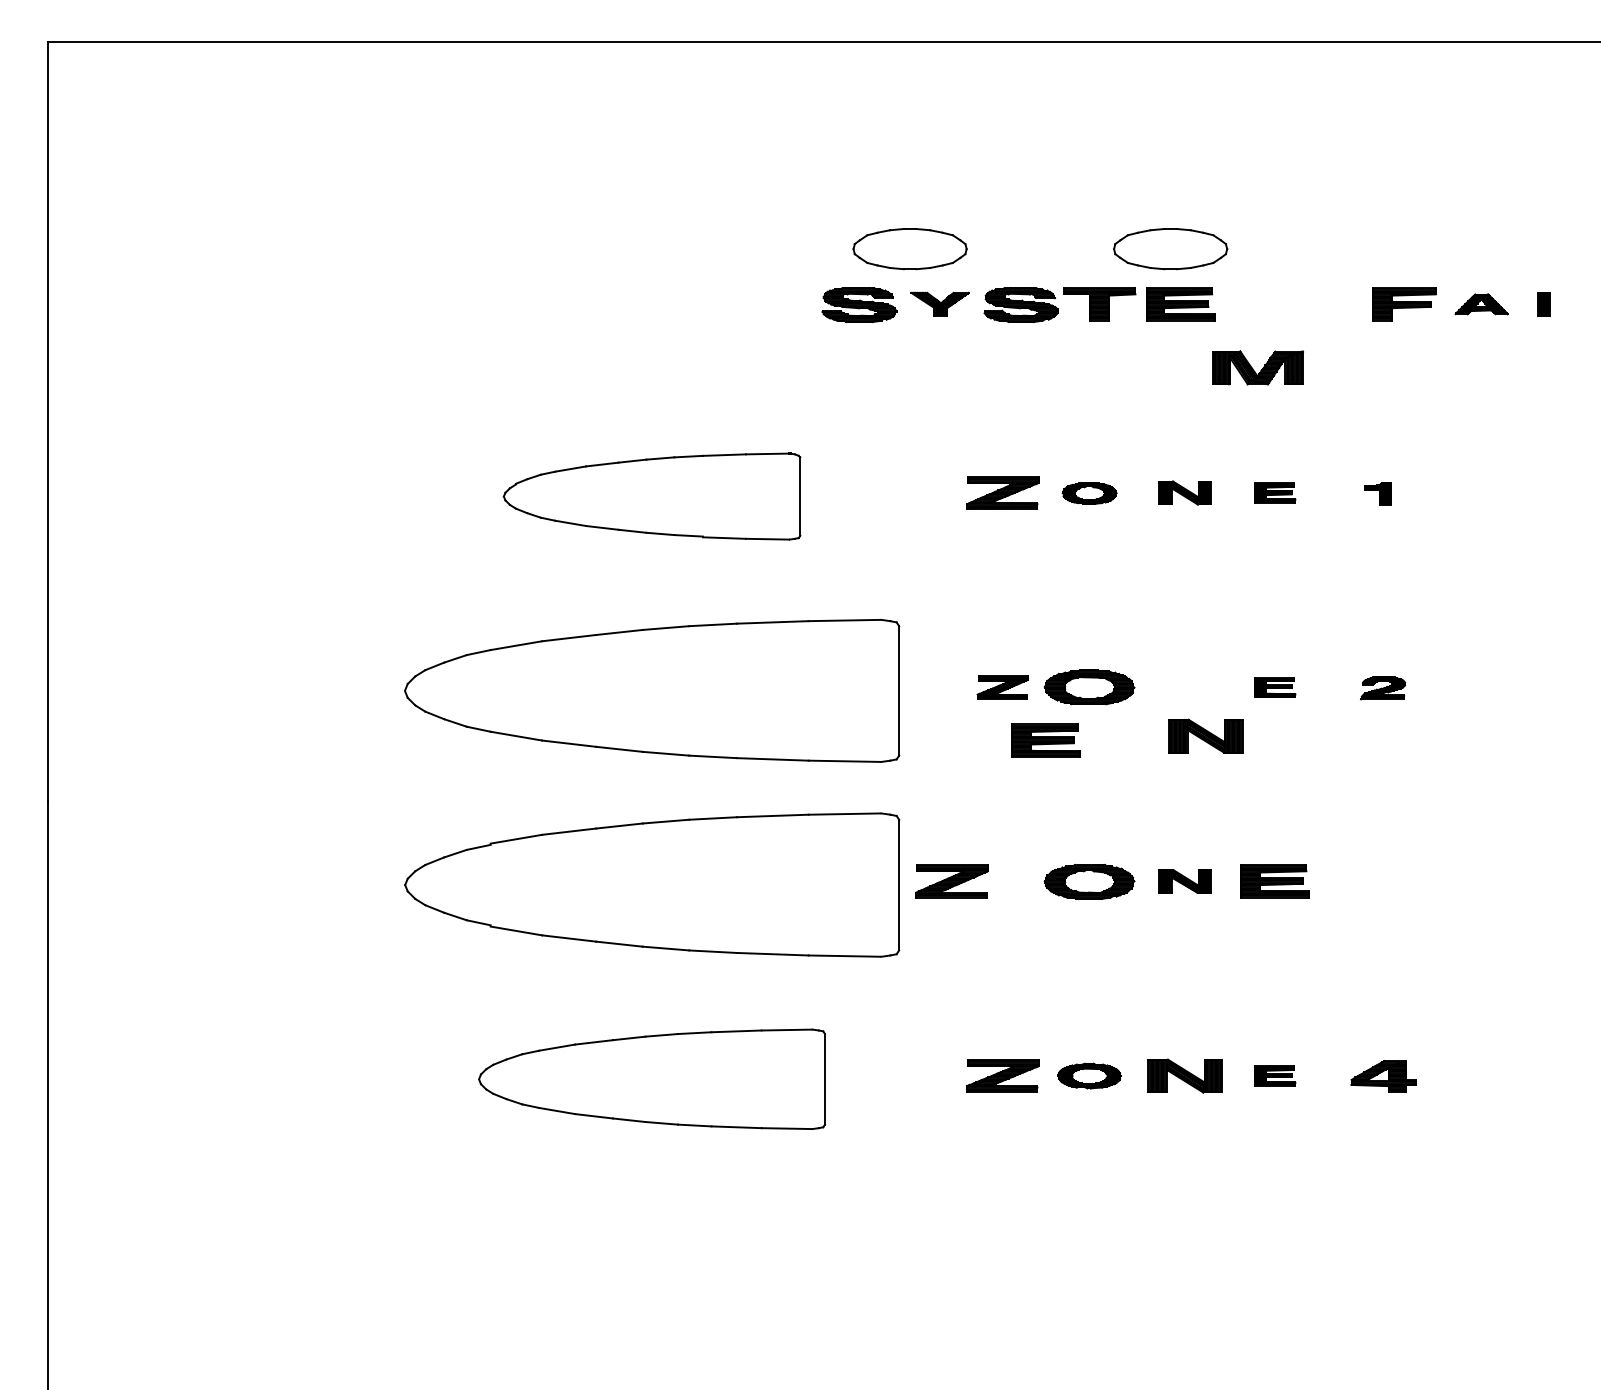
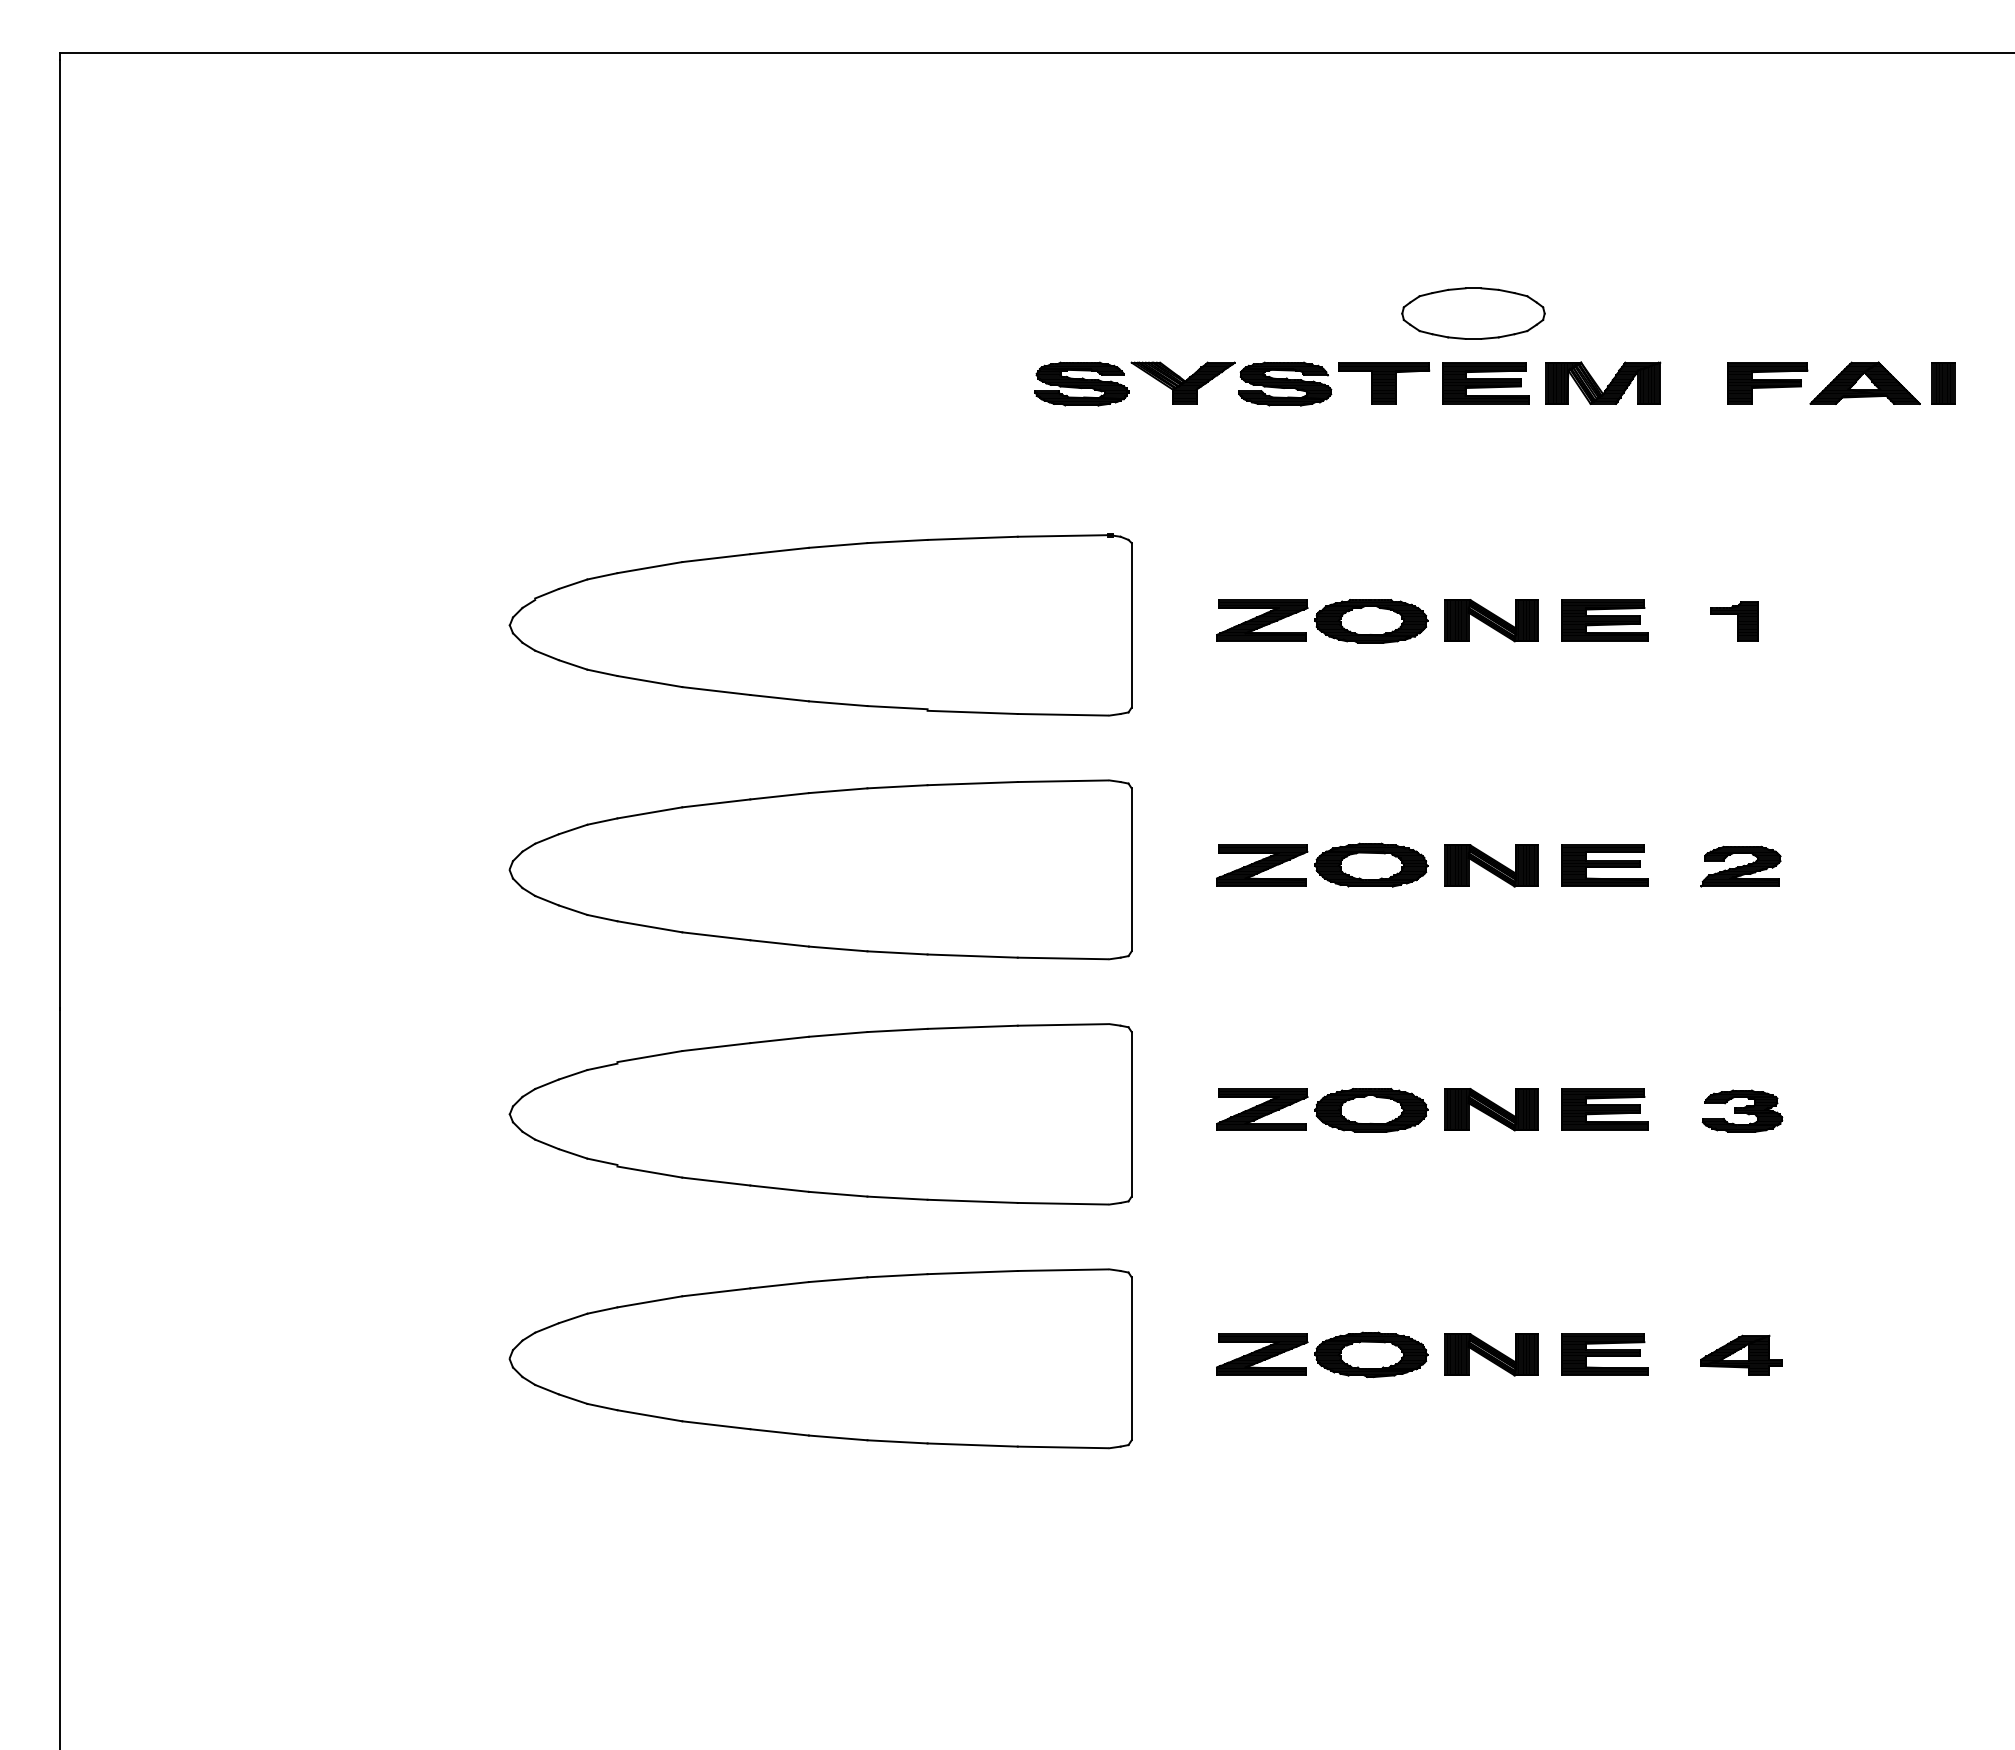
part: (910, 249) -> (1145, 313), removed
part: (939, 303) -> (1182, 382), size x1.43
part: (1481, 303) -> (1864, 382), size x1.67
part: (1543, 304) -> (1943, 383), size x1.43
part: (1258, 367) -> (1603, 382), moved
part: (1184, 492) -> (1491, 620), size x1.43
part: (1274, 492) -> (1604, 620), size x1.67
part: (1089, 493) -> (1371, 621), size x1.67
part: (1377, 493) -> (1734, 621), size x1.43
part: (651, 496) -> (820, 624), size x1.67
part: (1003, 687) -> (1262, 865), size x1.43
part: (1274, 687) -> (1604, 865), size x1.67
part: (1382, 688) -> (1740, 866), size x1.43
part: (1205, 735) -> (1491, 865), moved
part: (1045, 740) -> (1316, 932), removed
part: (952, 881) -> (1262, 1109), moved
part: (1184, 881) -> (1491, 1109), size x1.43
part: (1384, 882) -> (1742, 1110), added
part: (1089, 1075) -> (1371, 1354), size x1.43
part: (1274, 1075) -> (1604, 1354), size x1.67
part: (651, 1079) -> (820, 1358), size x1.43

